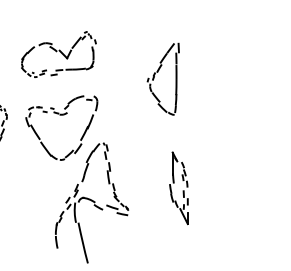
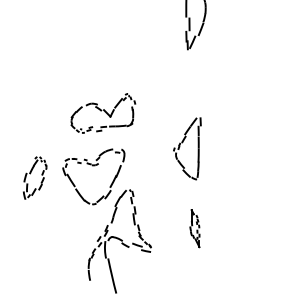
part: (59, 54) -> (103, 113), moved
part: (157, 73) -> (182, 143), moved
part: (178, 187) -> (194, 228), size x0.6

